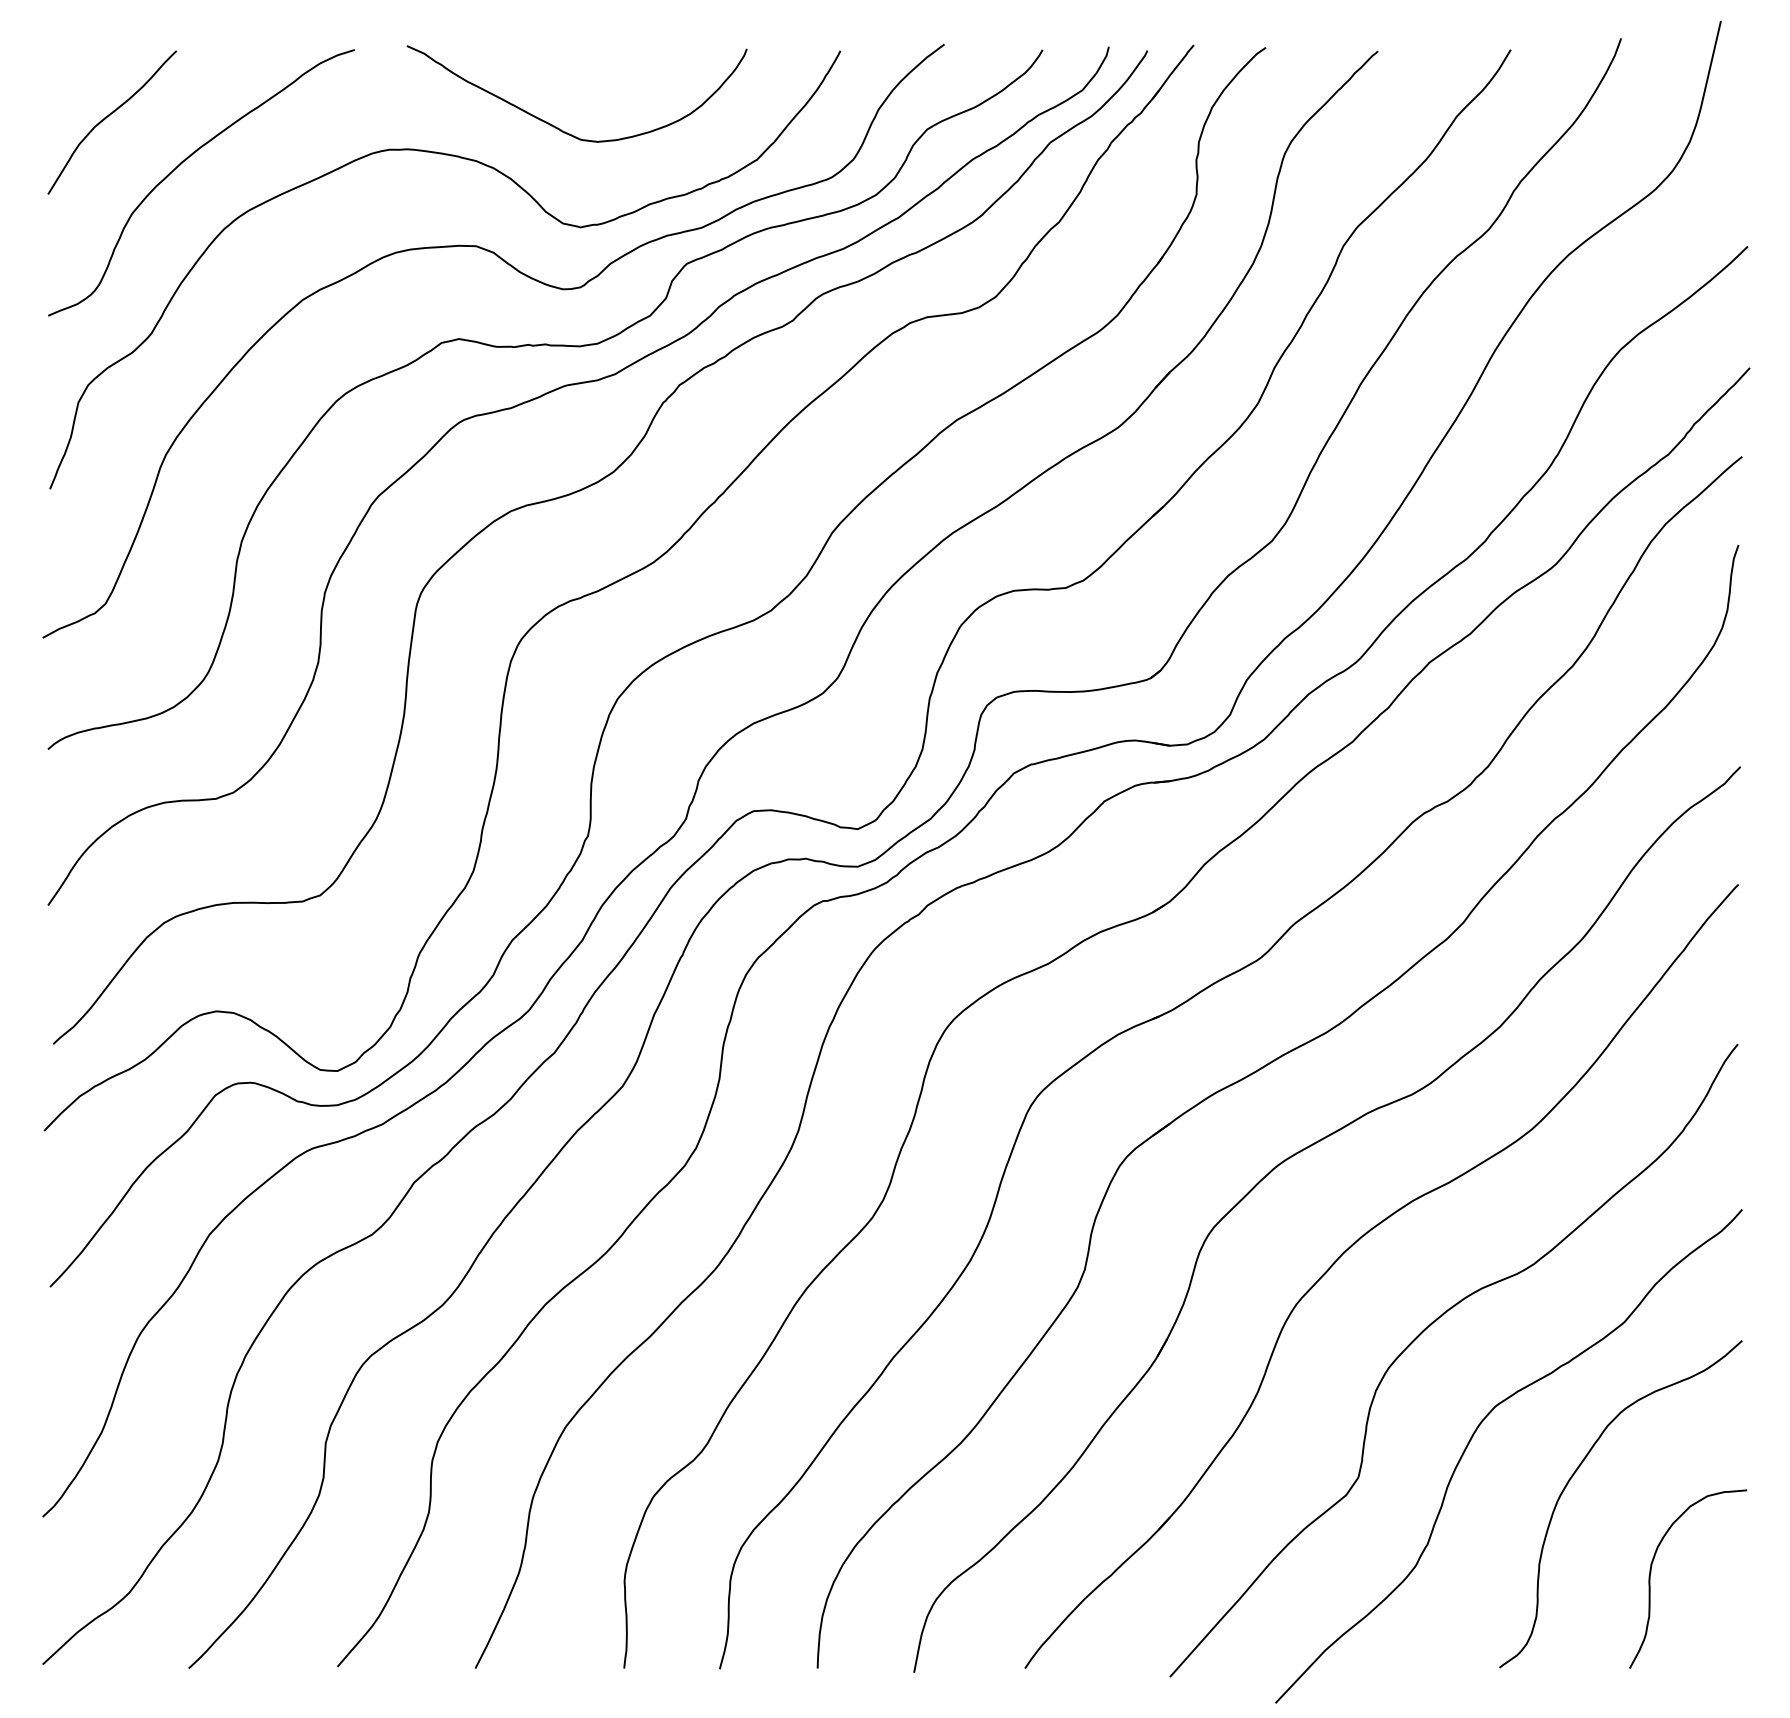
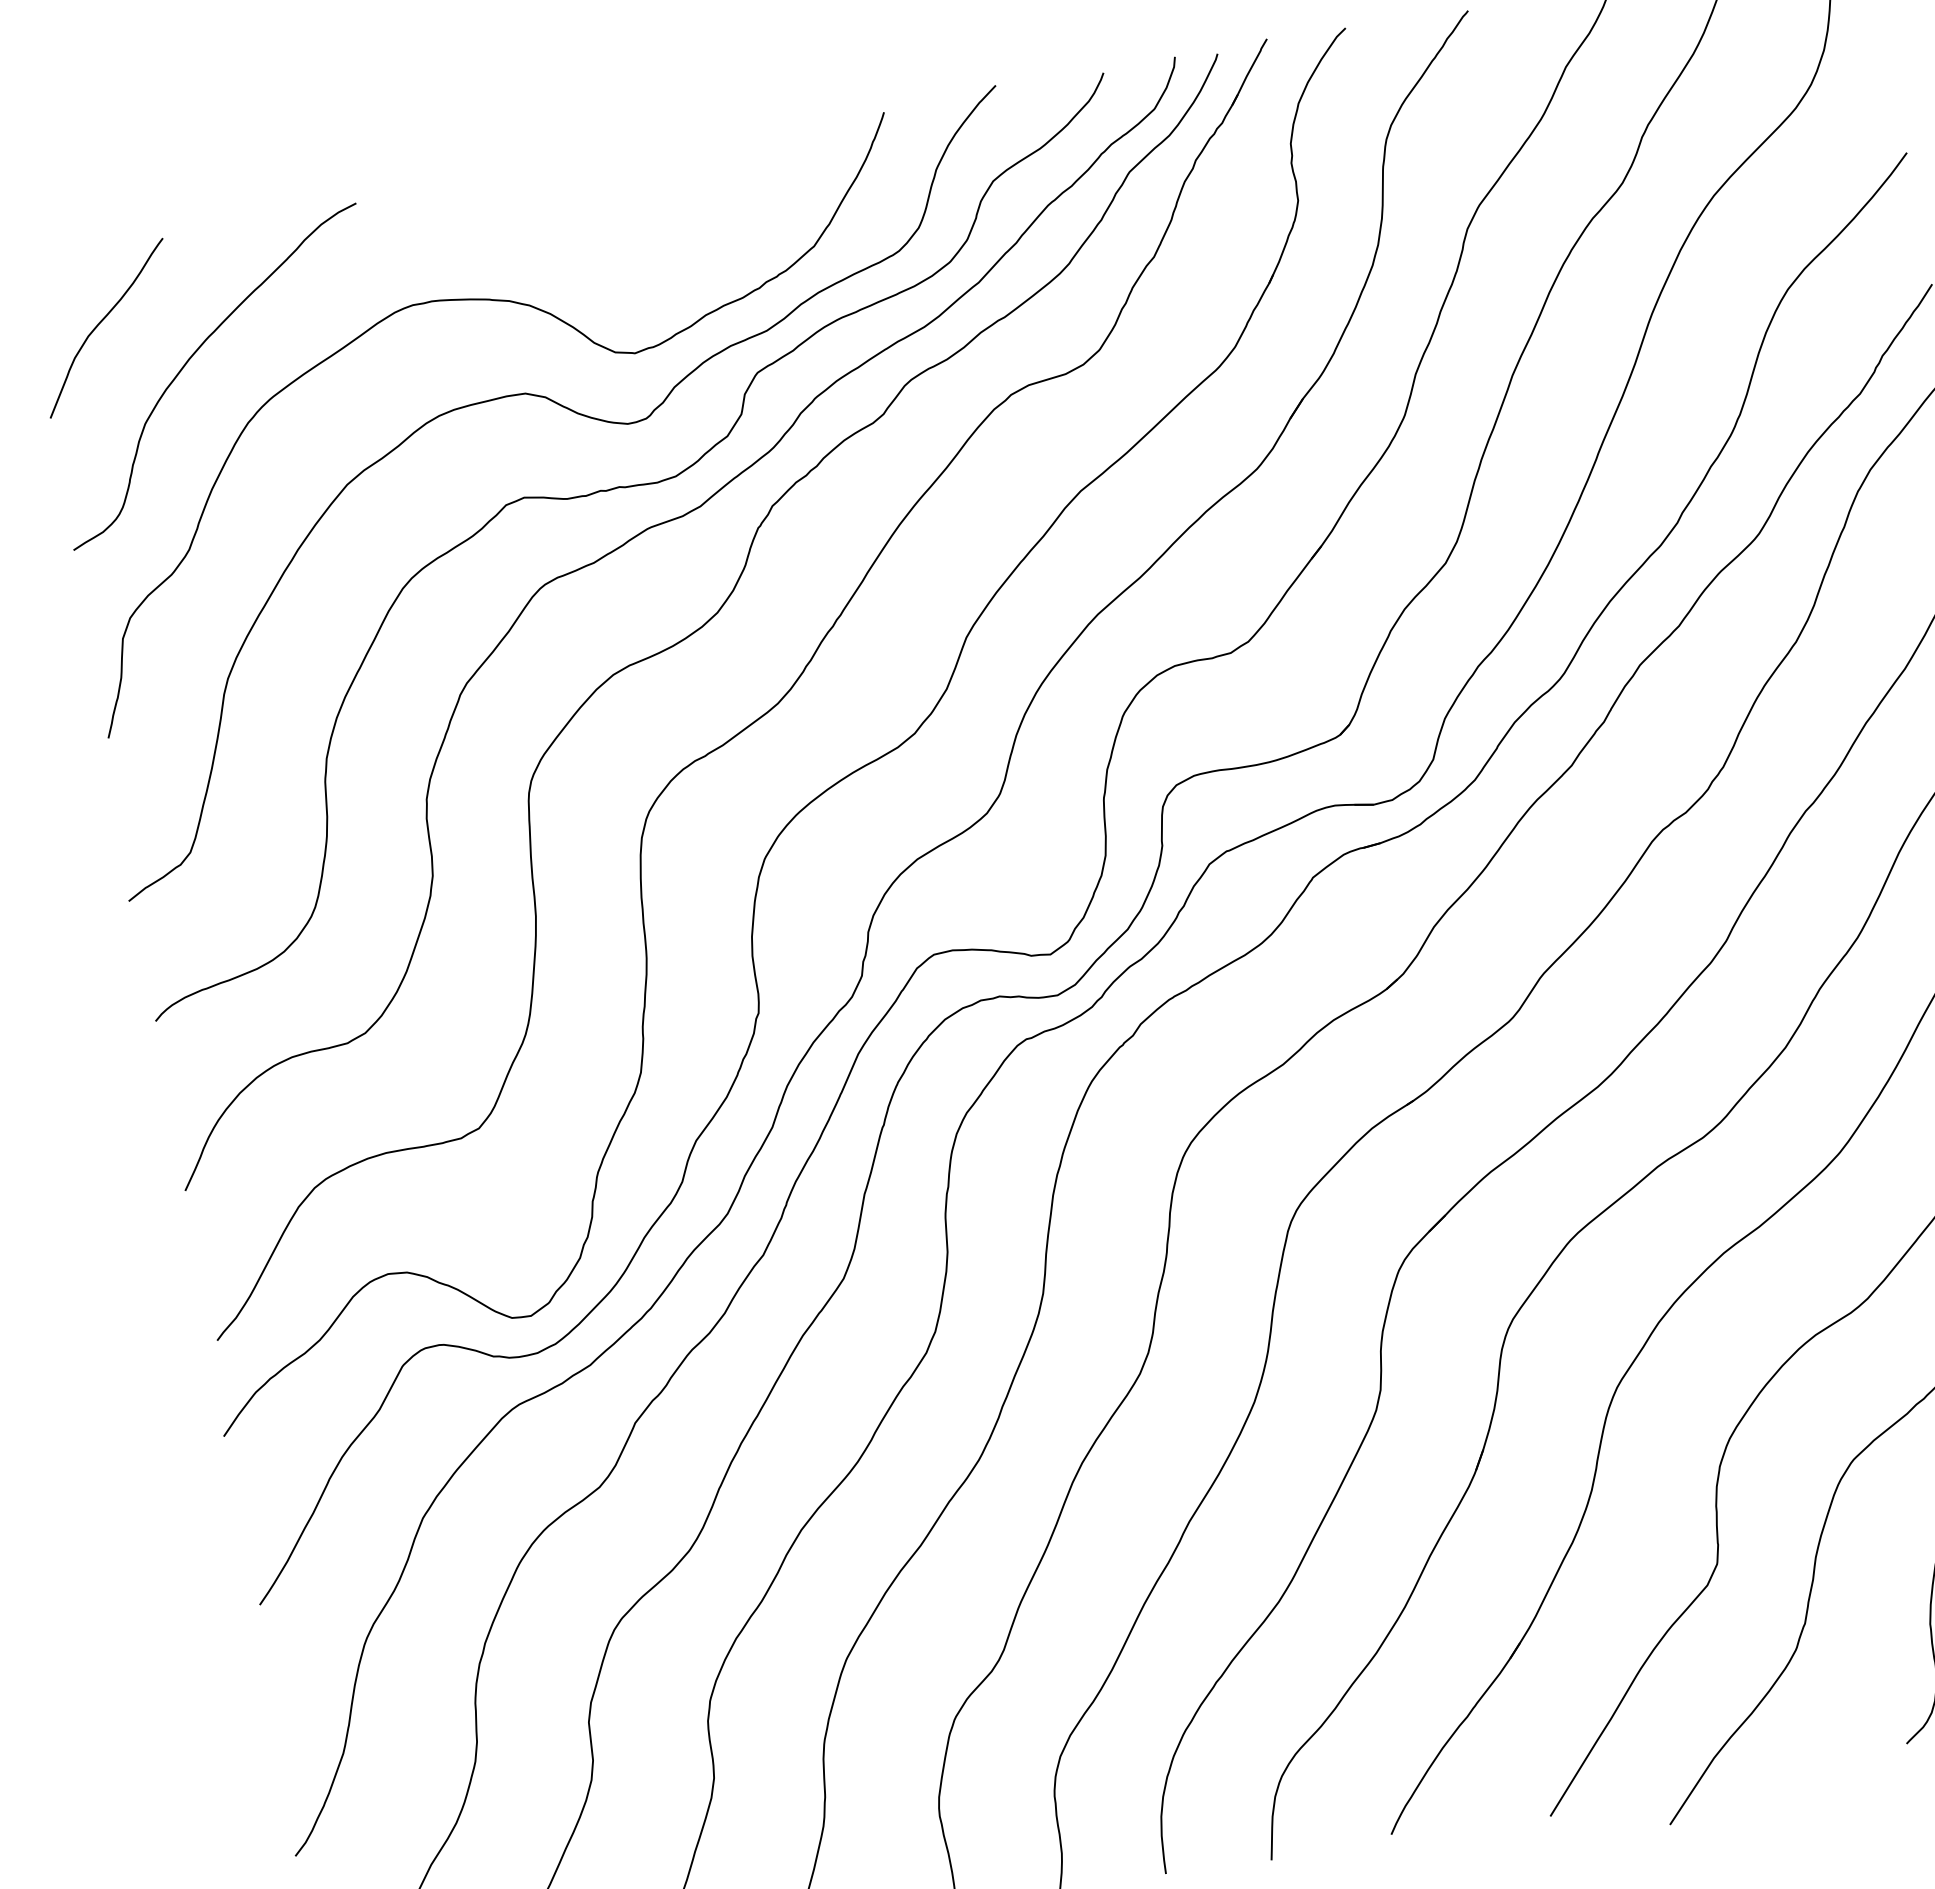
curve: (558, 127) -> (592, 248), removed

